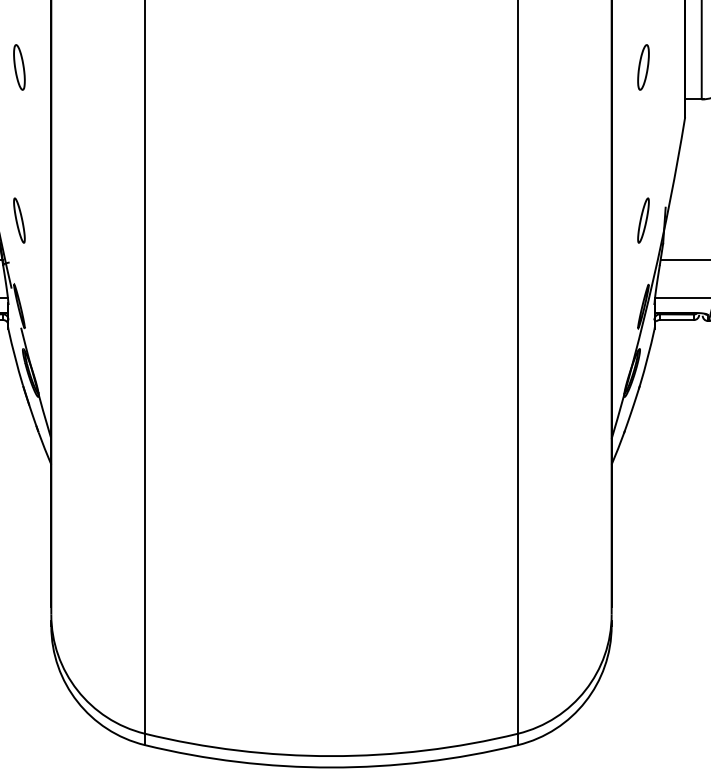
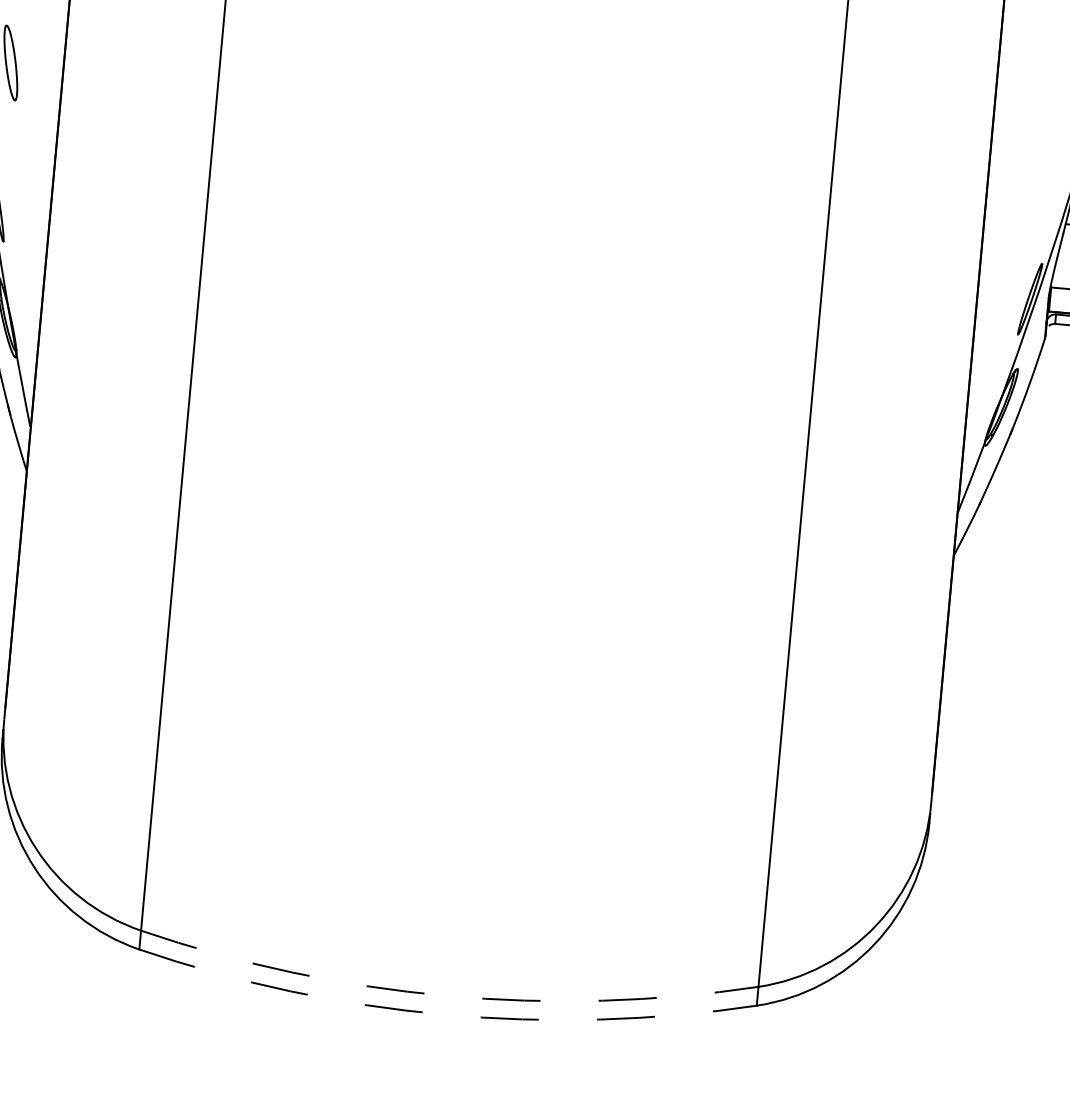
part: (643, 220) -> (1043, 156), removed
arc: (331, 756) -> (446, 996), solid -> dashed
arc: (331, 767) -> (444, 1014), solid -> dashed

